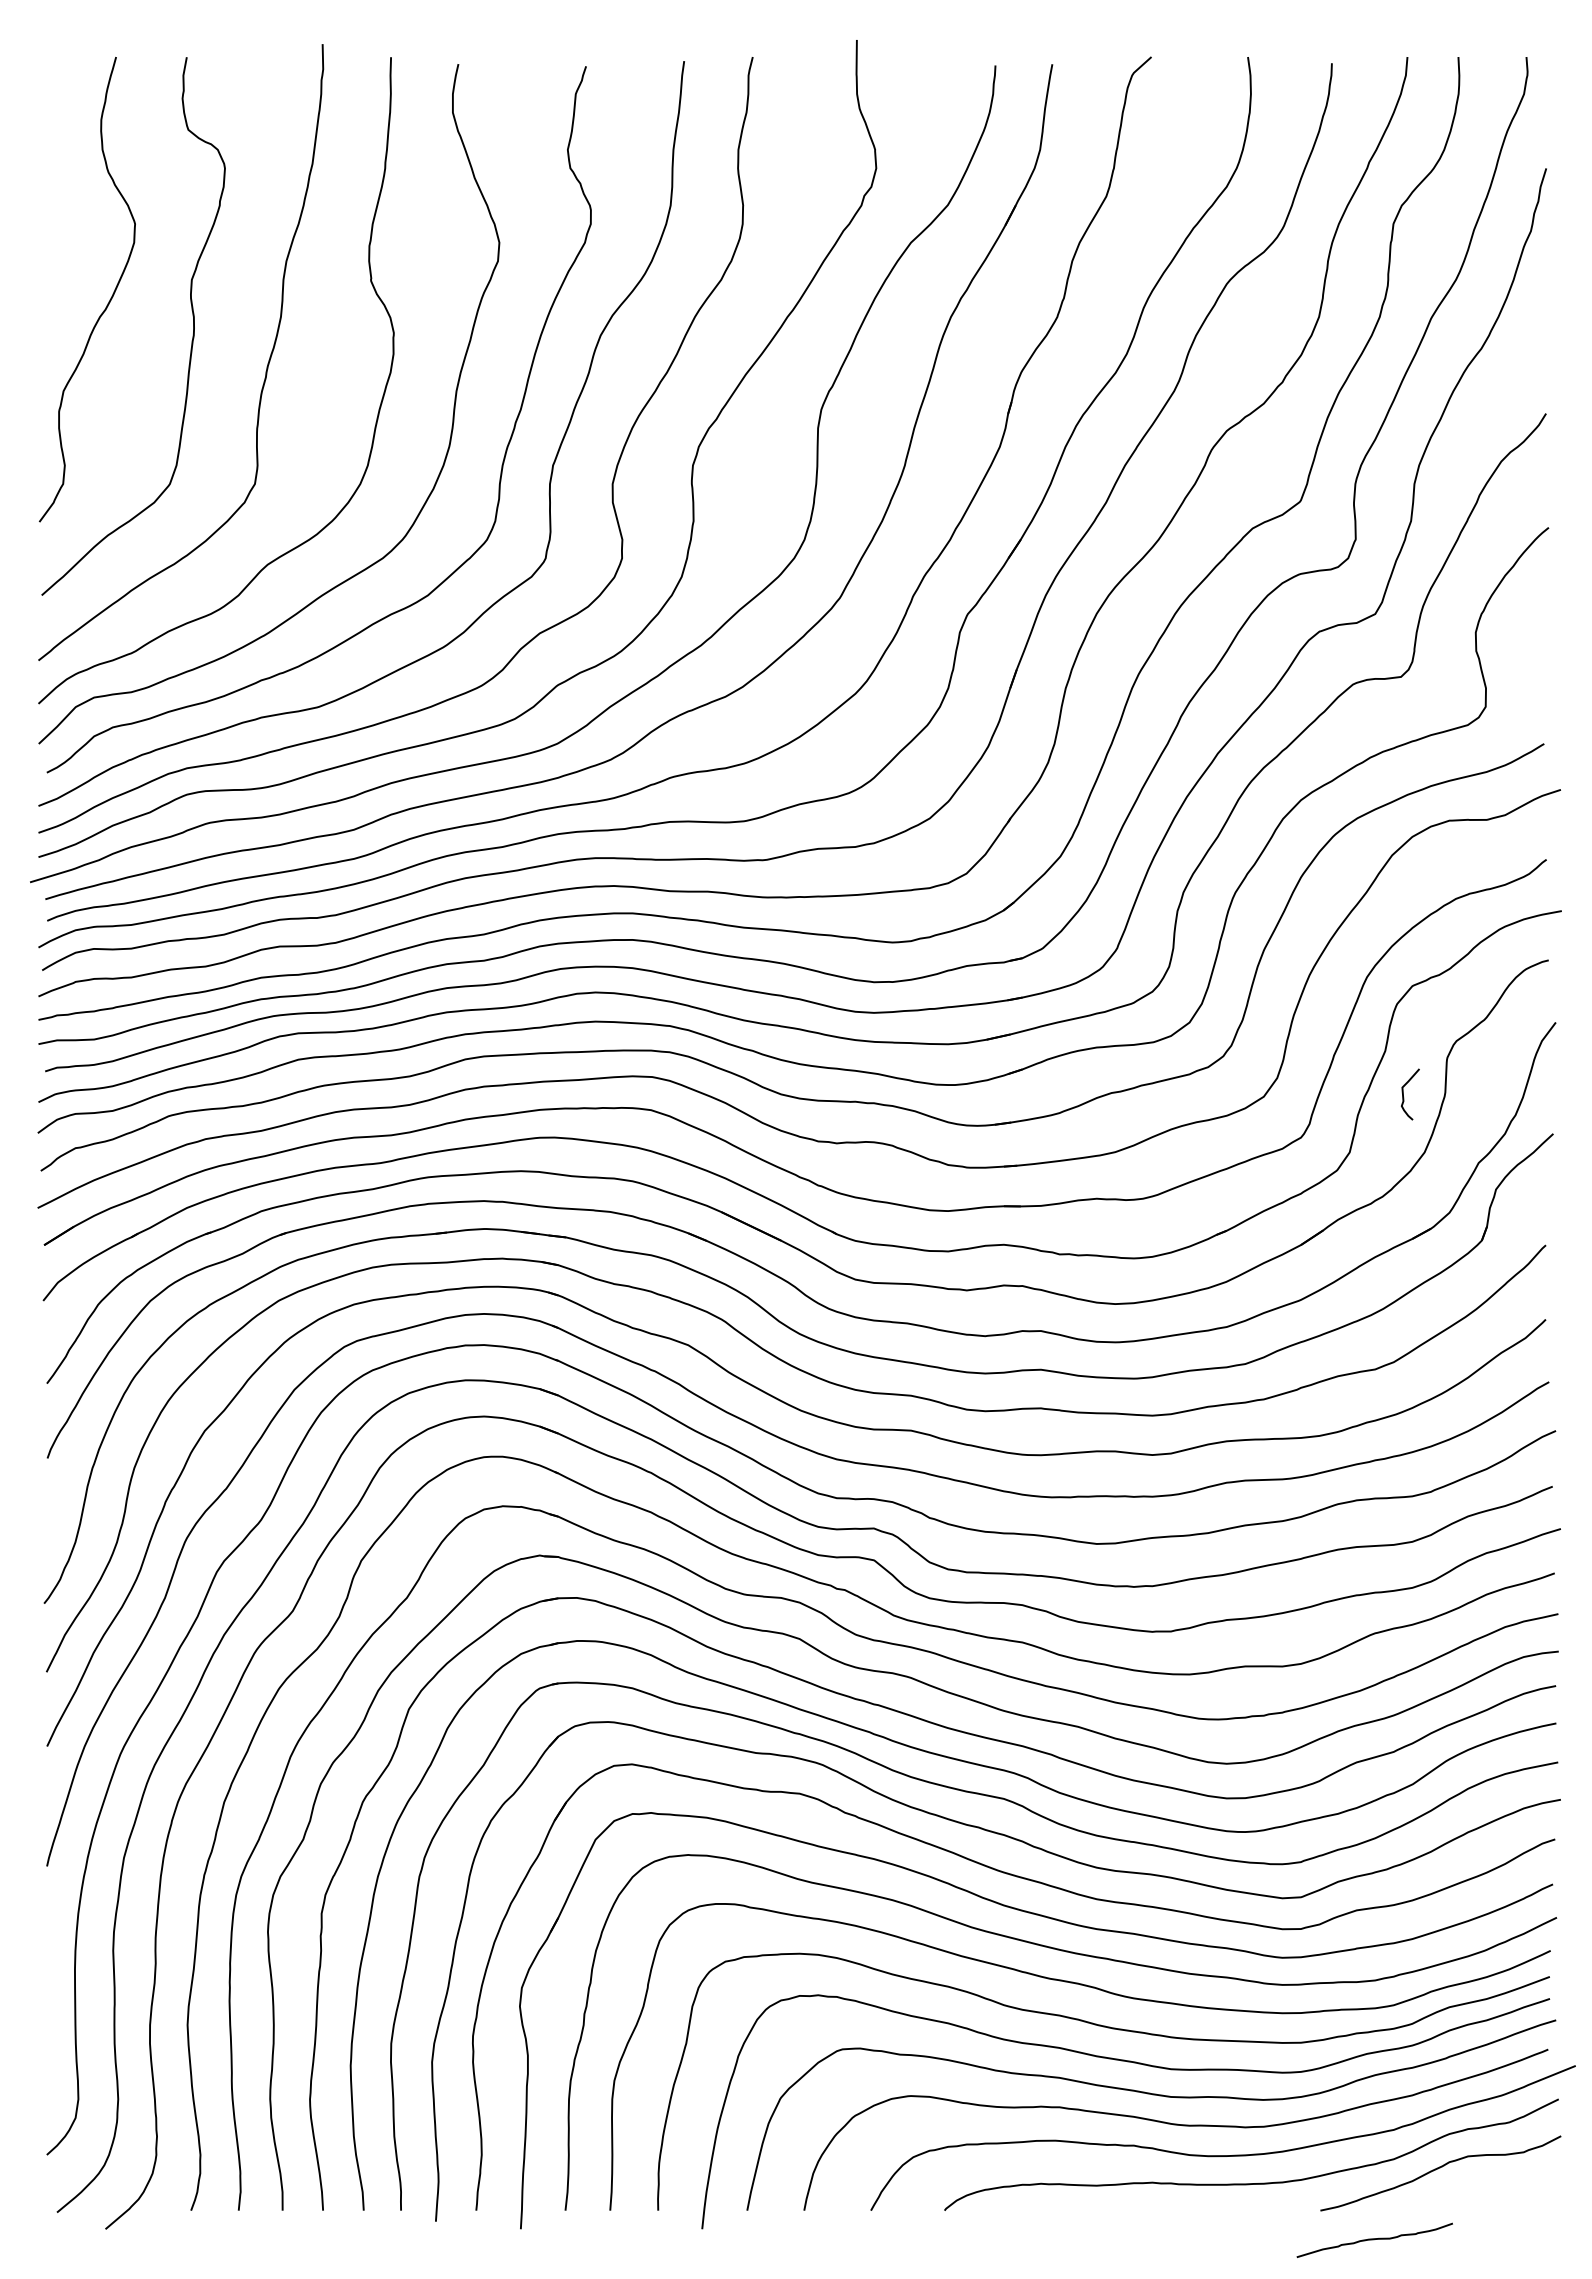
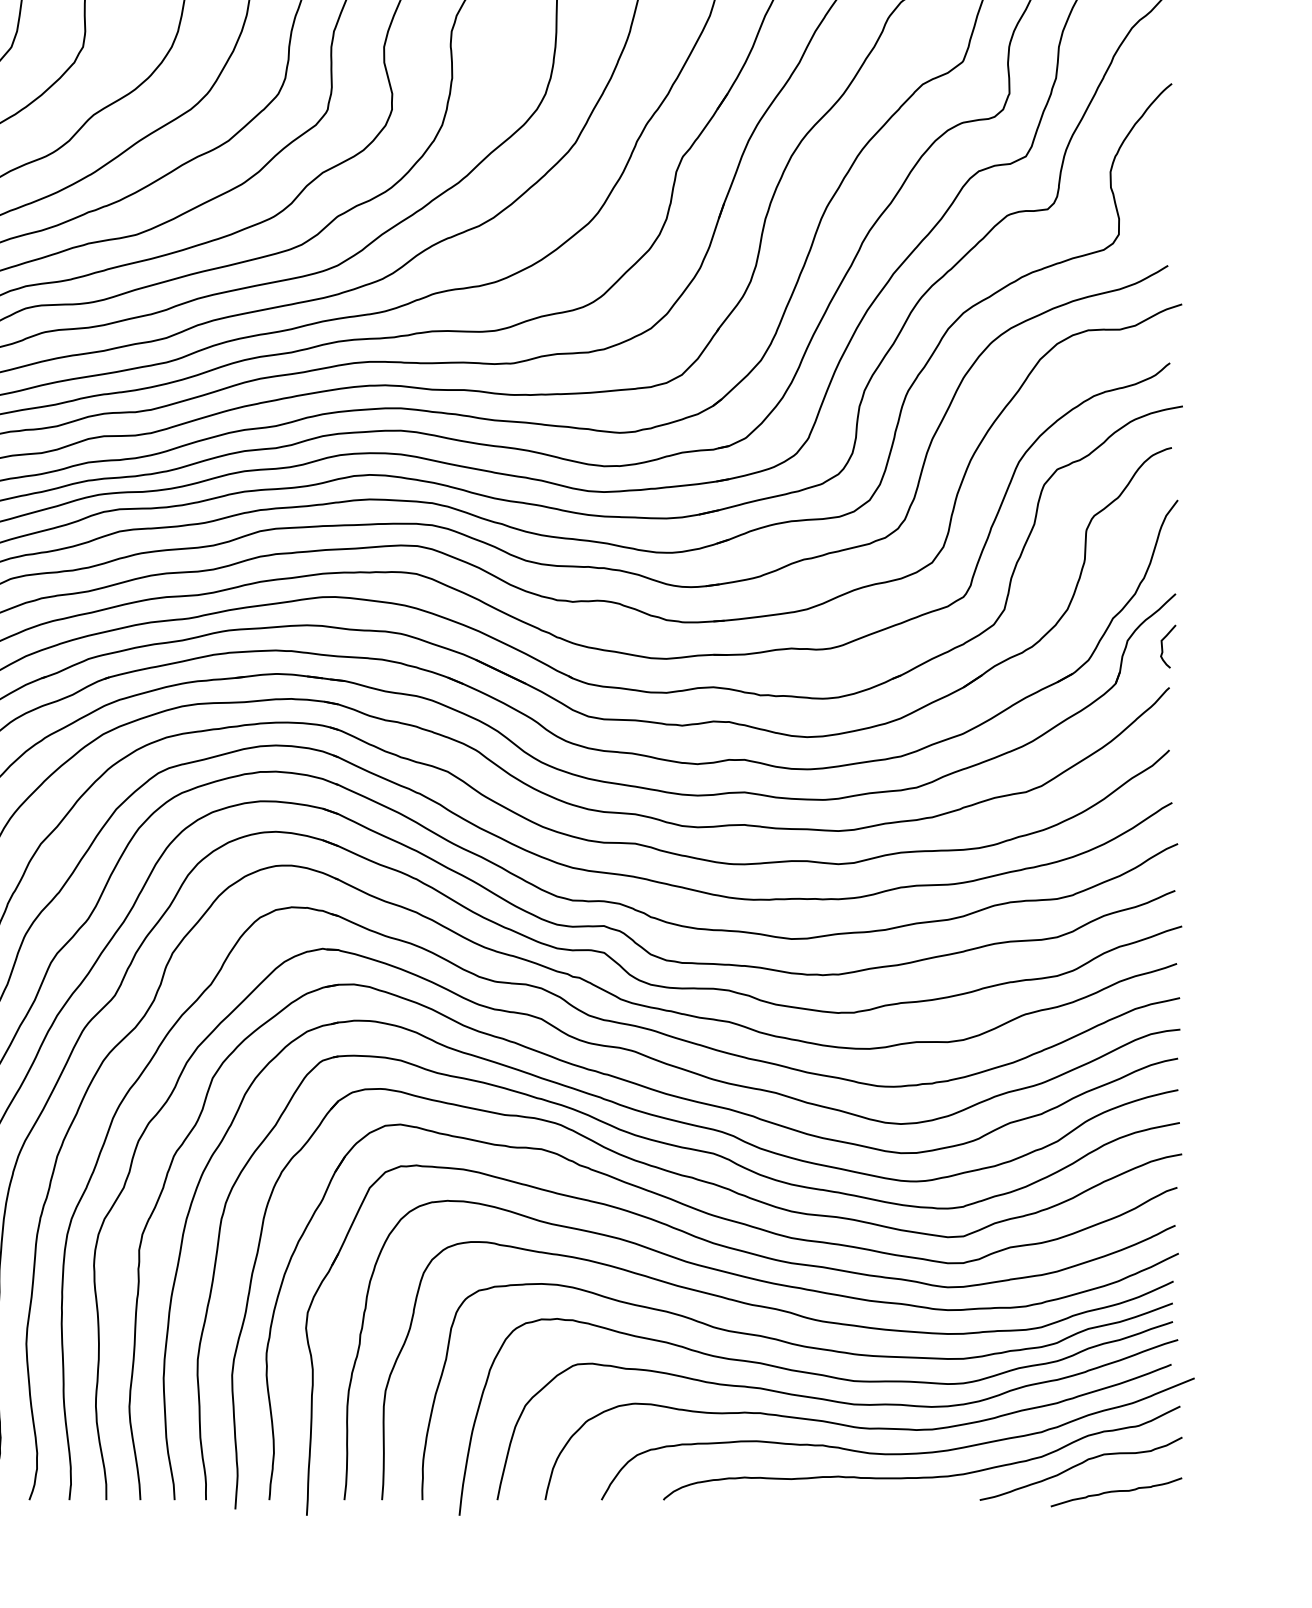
curve: (1404, 1097) -> (1163, 649), moved
curve: (1374, 2239) -> (1116, 1491), moved

